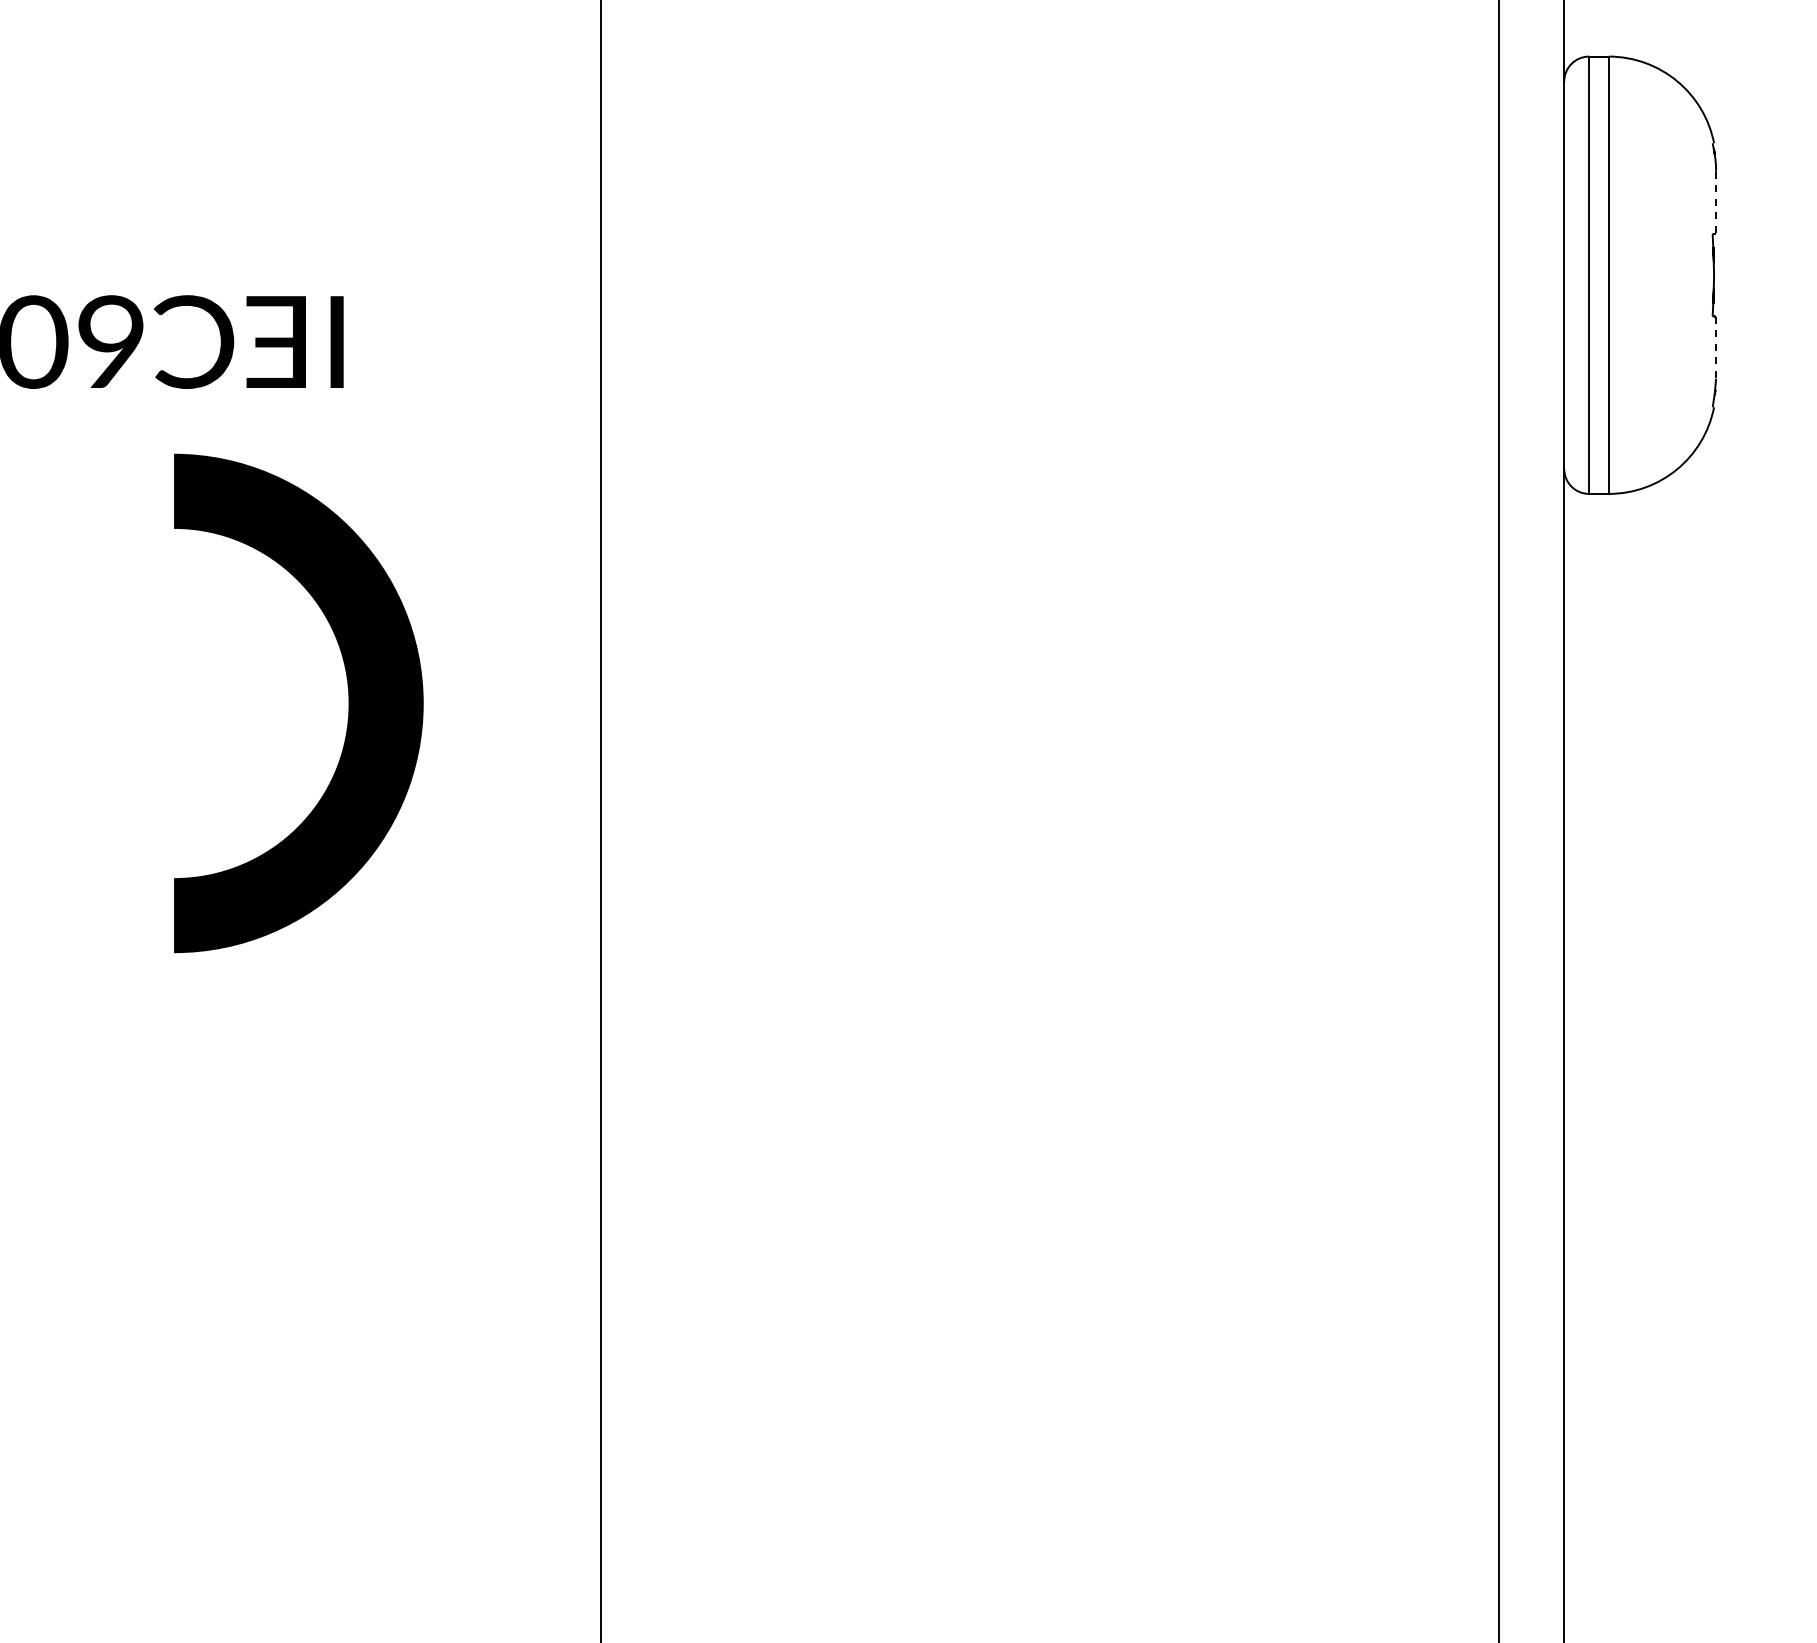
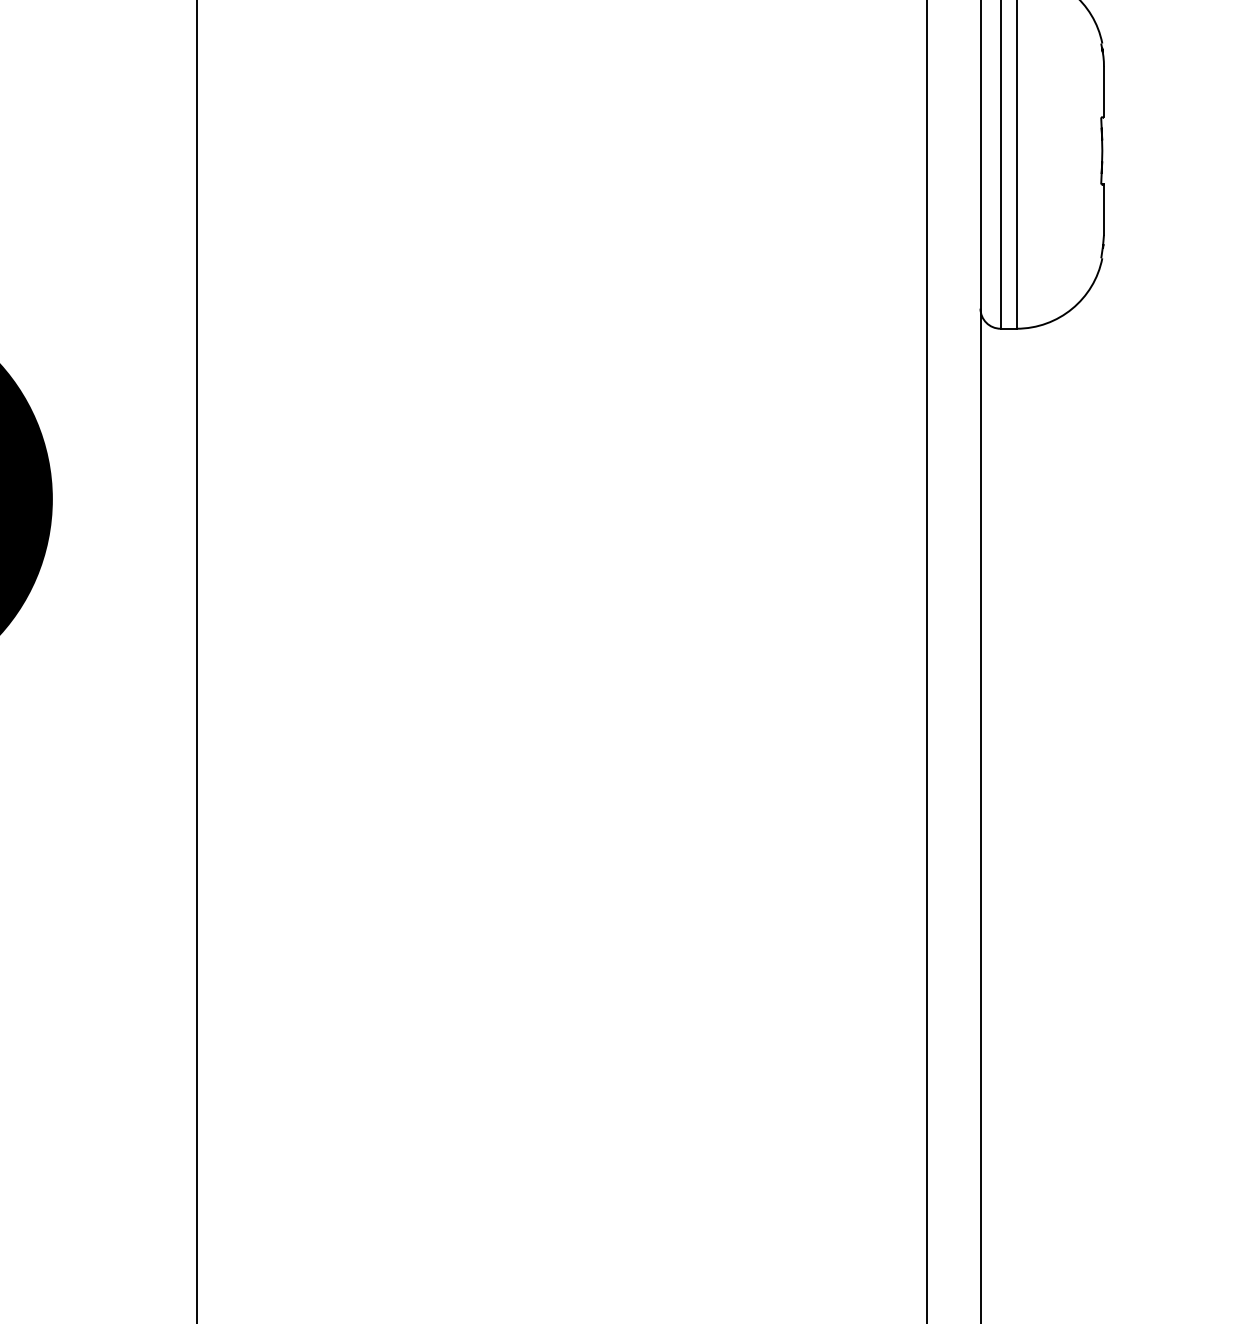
line: (1716, 203) -> (1104, 92), dashed -> solid
line: (1716, 348) -> (1104, 210), dashed -> solid

